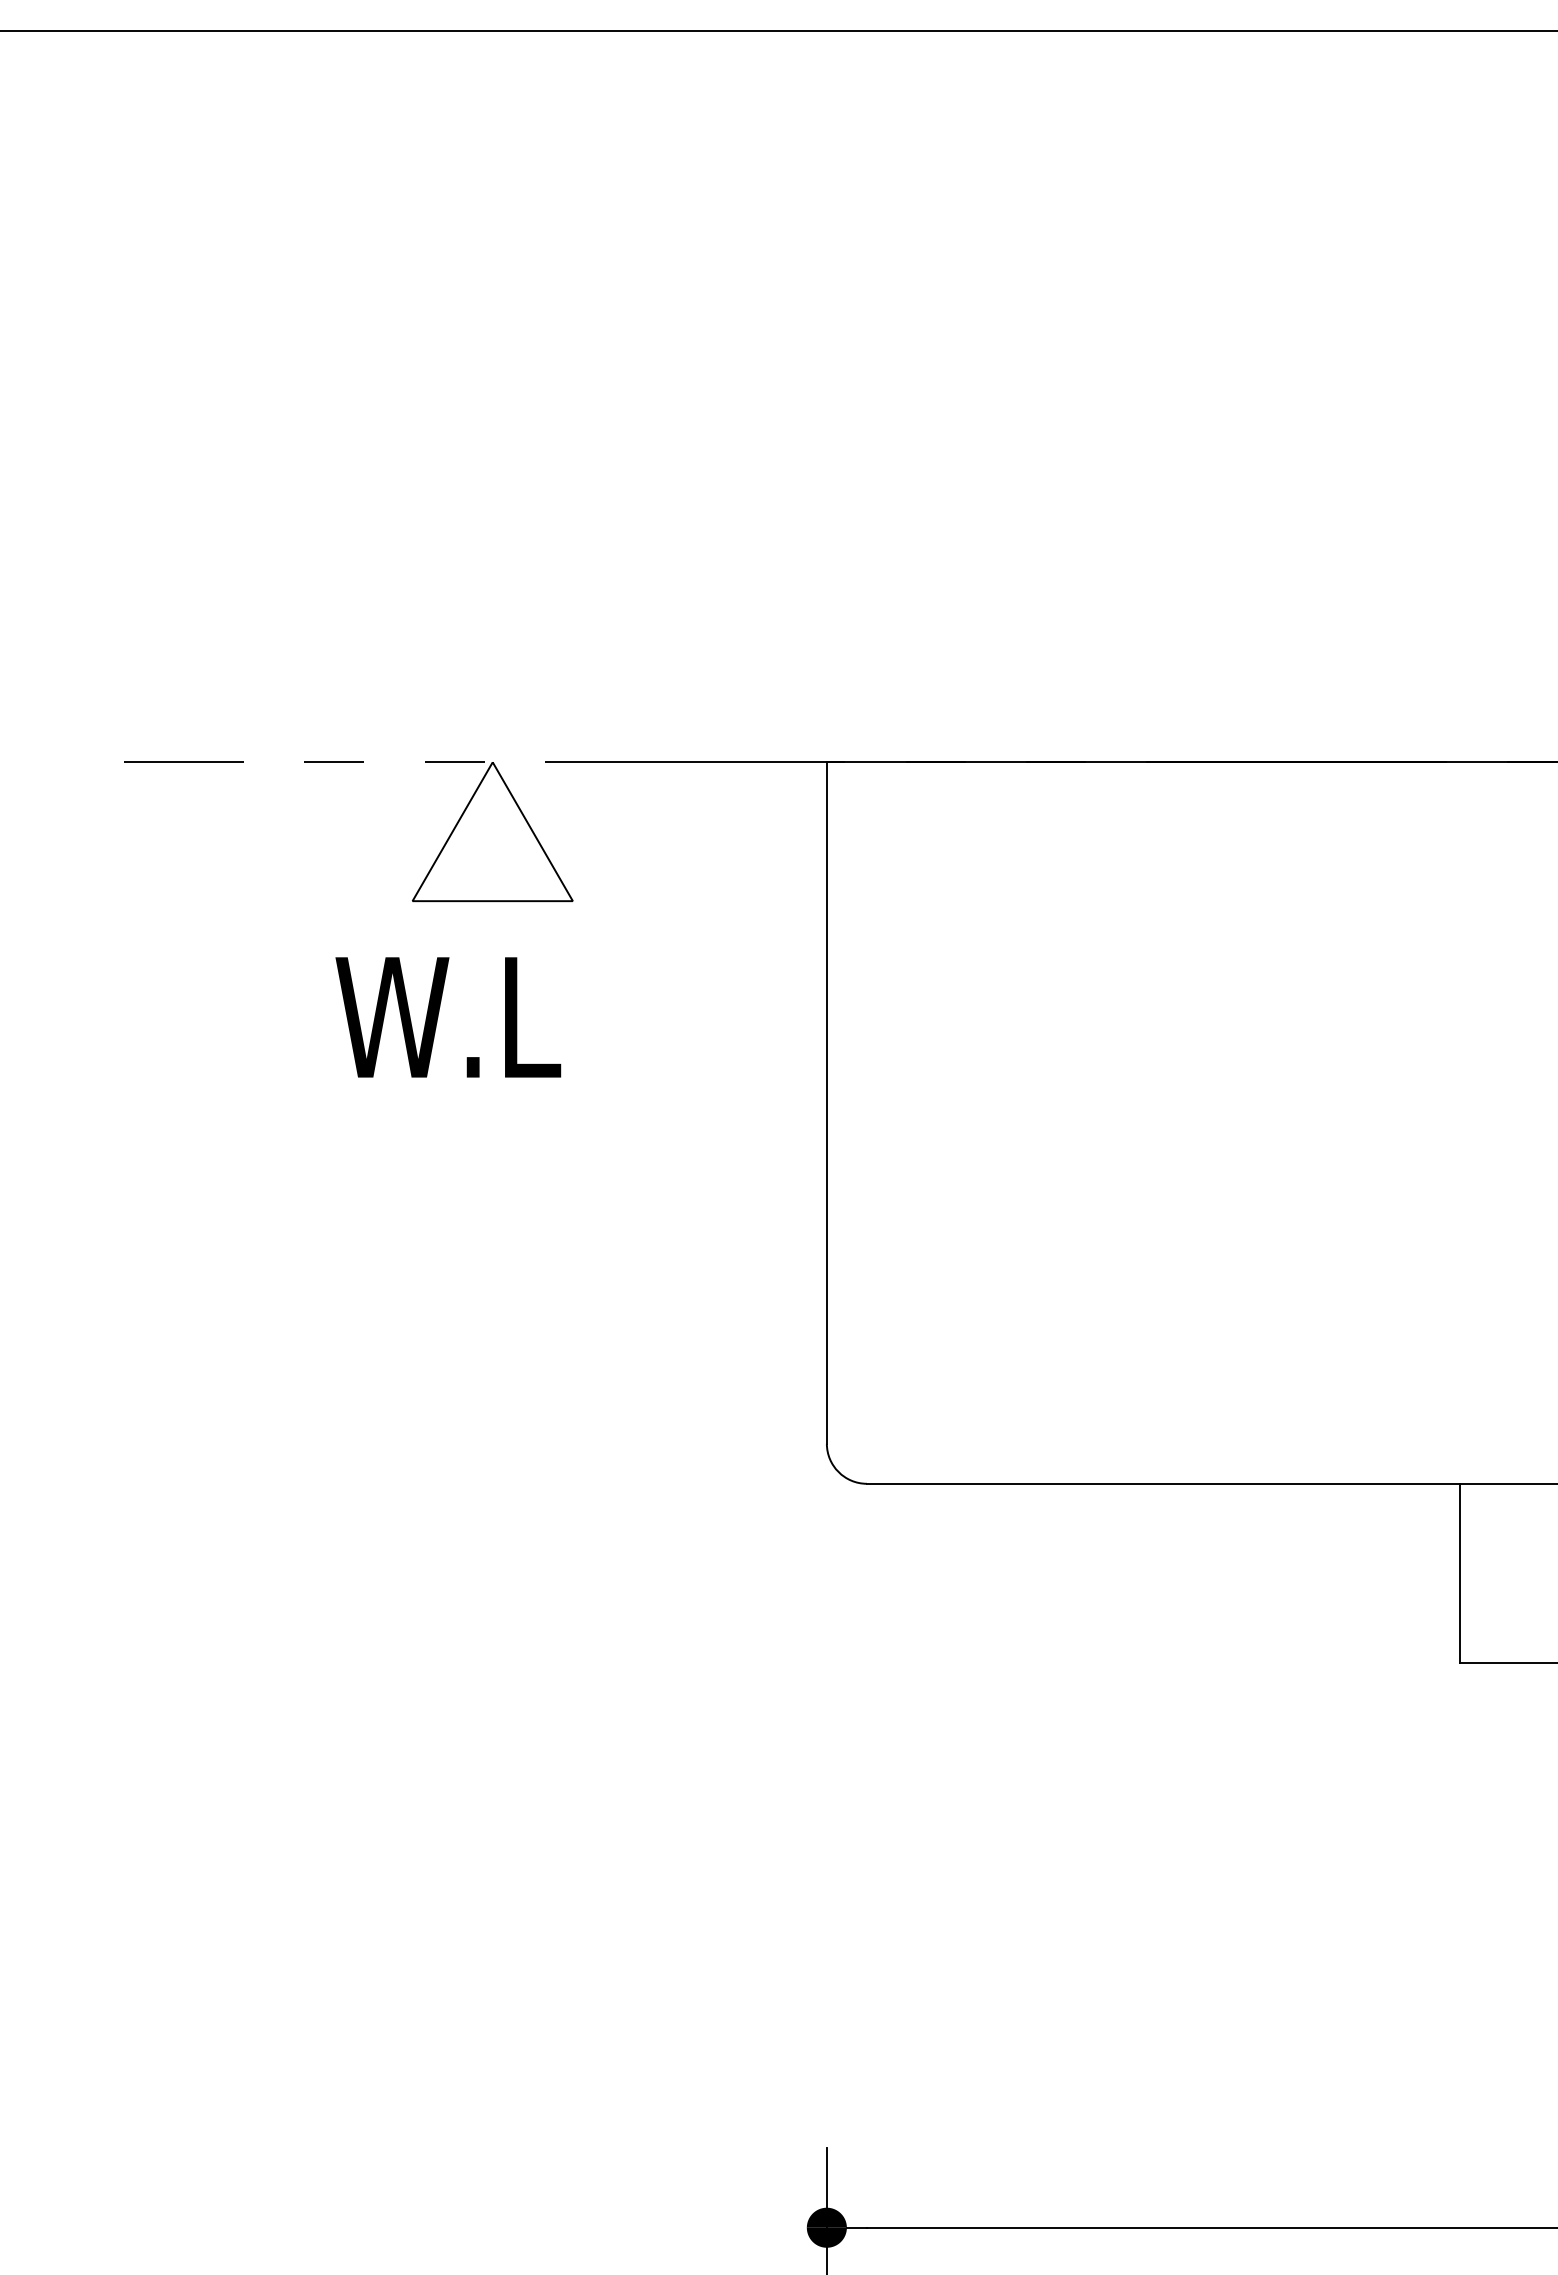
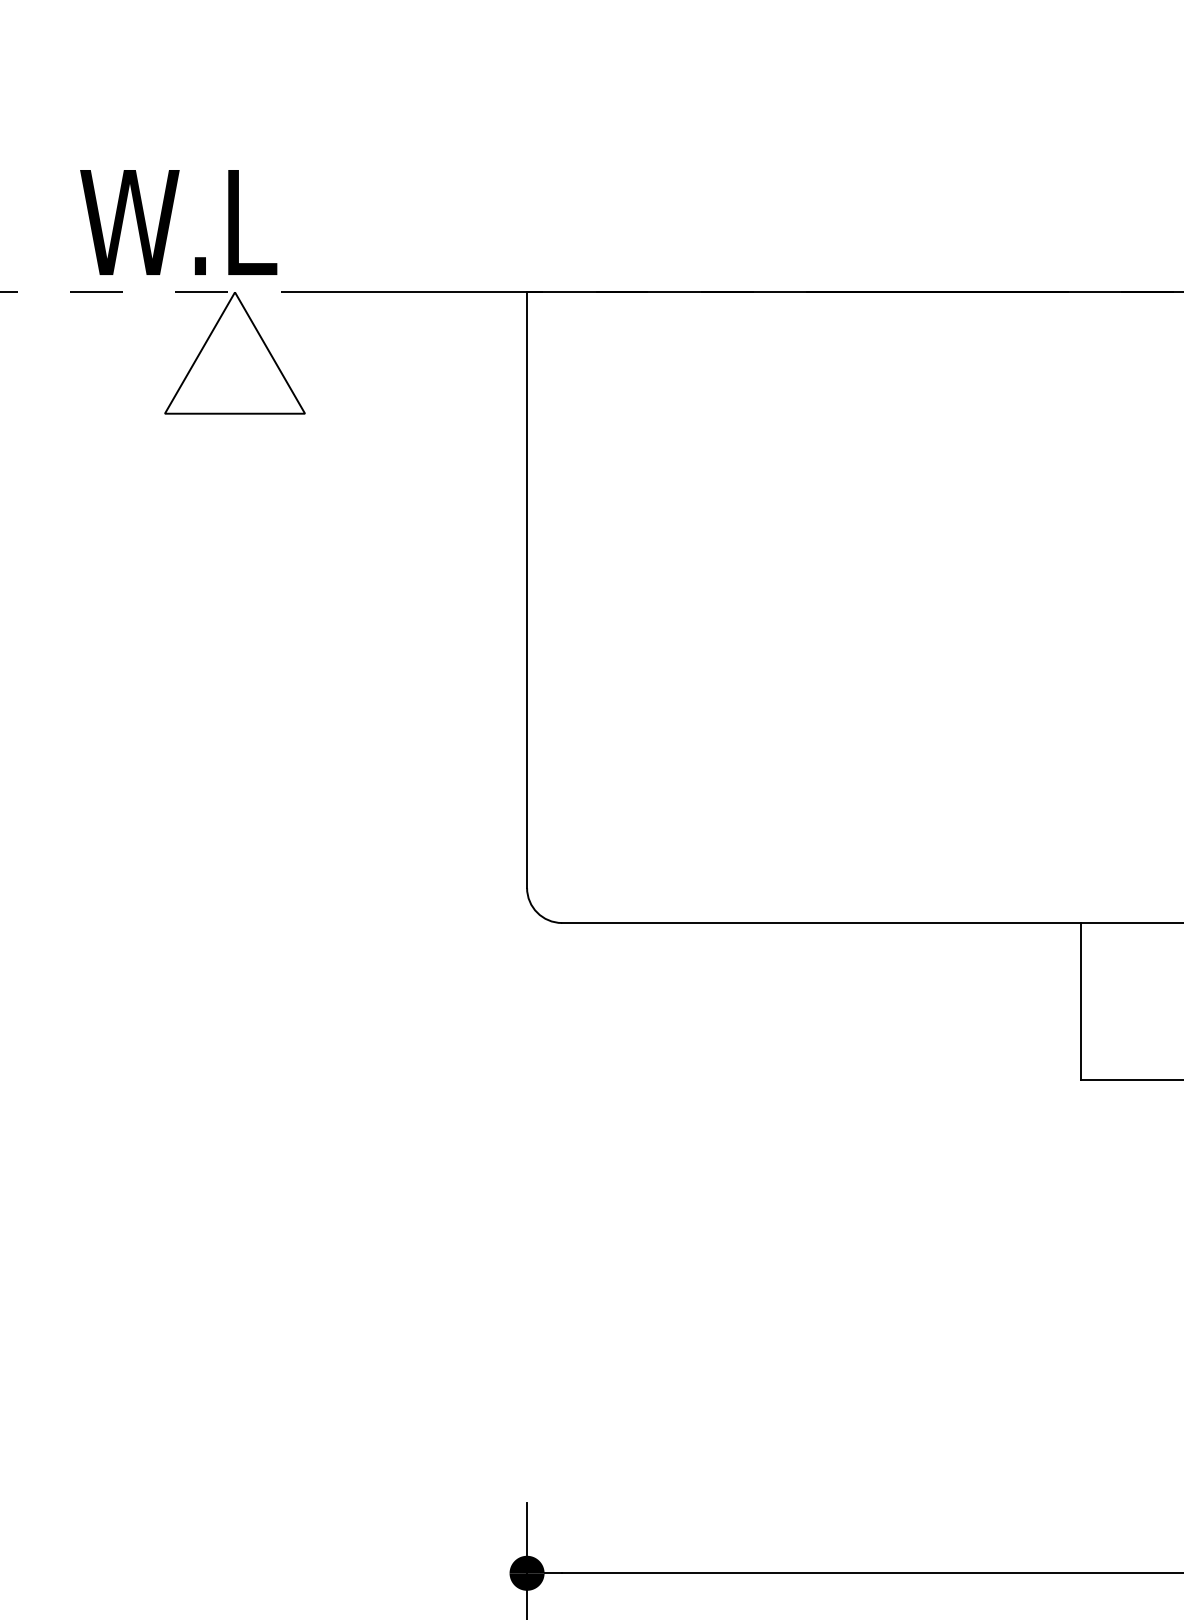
text: (448, 1017) -> (178, 222), moved

